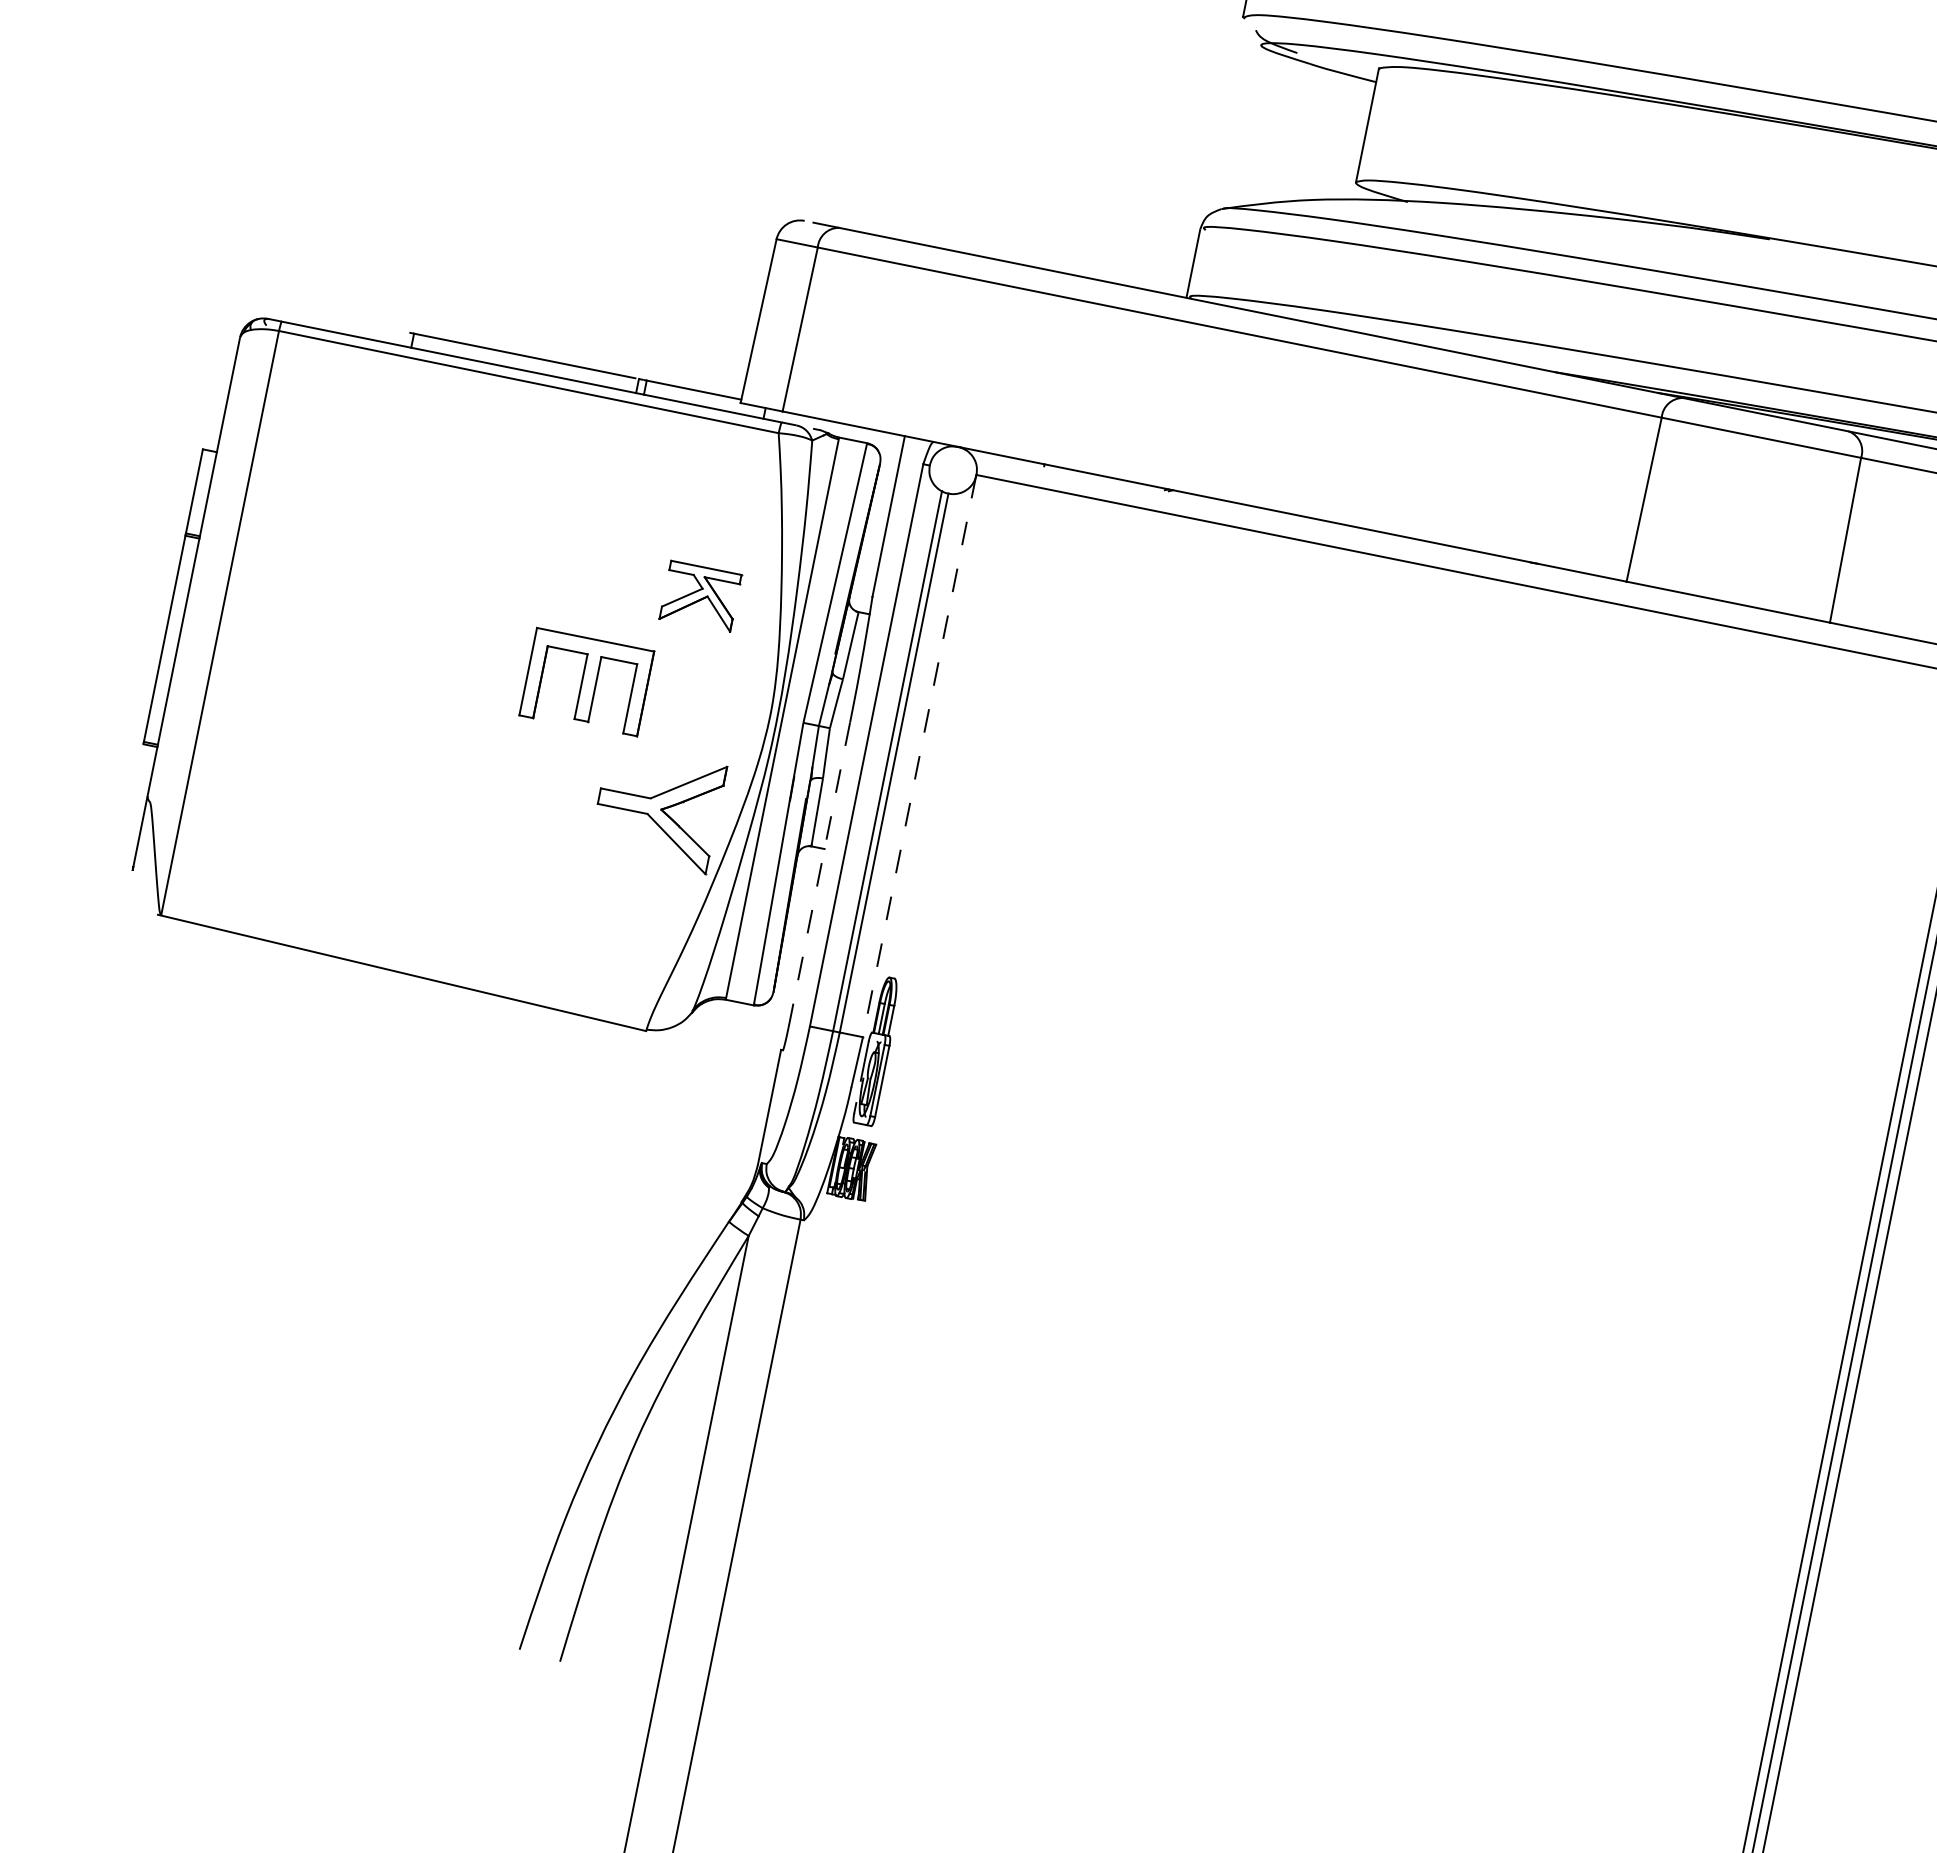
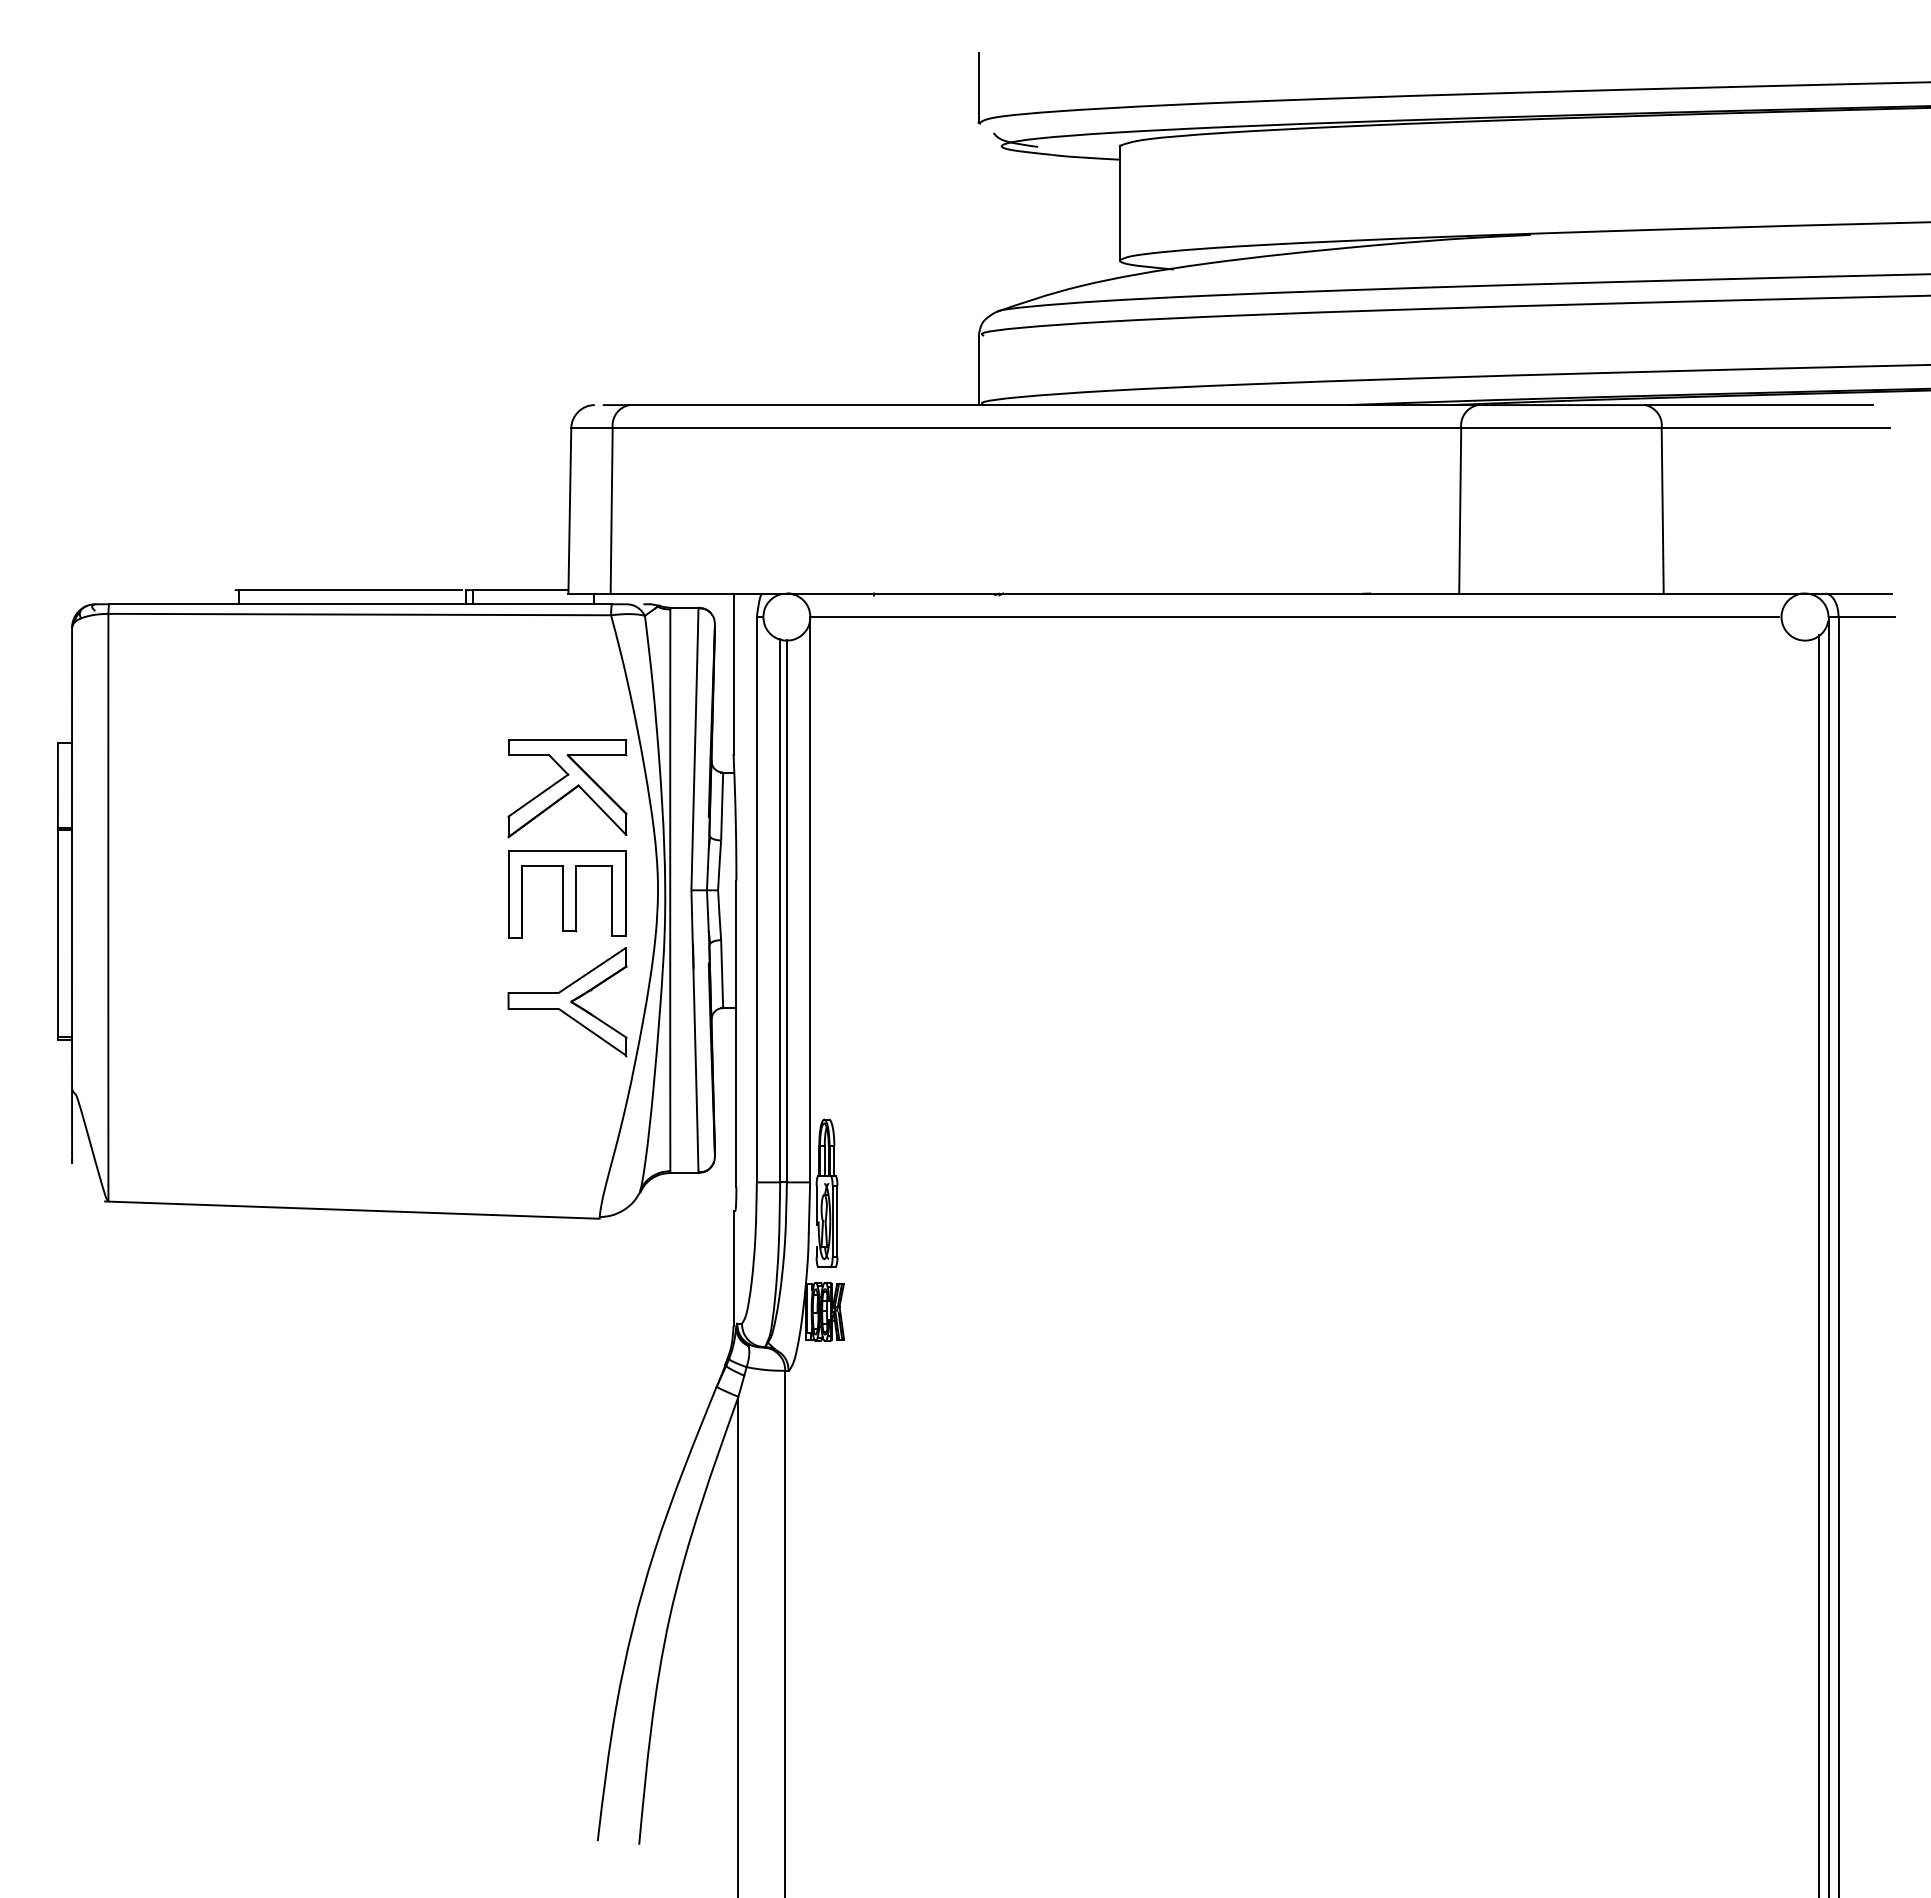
part: (700, 596) -> (567, 788), size x1.67
part: (586, 683) -> (567, 894), moved
line: (920, 755) -> (810, 899), dashed -> solid
line: (819, 875) -> (736, 1034), dashed -> solid

